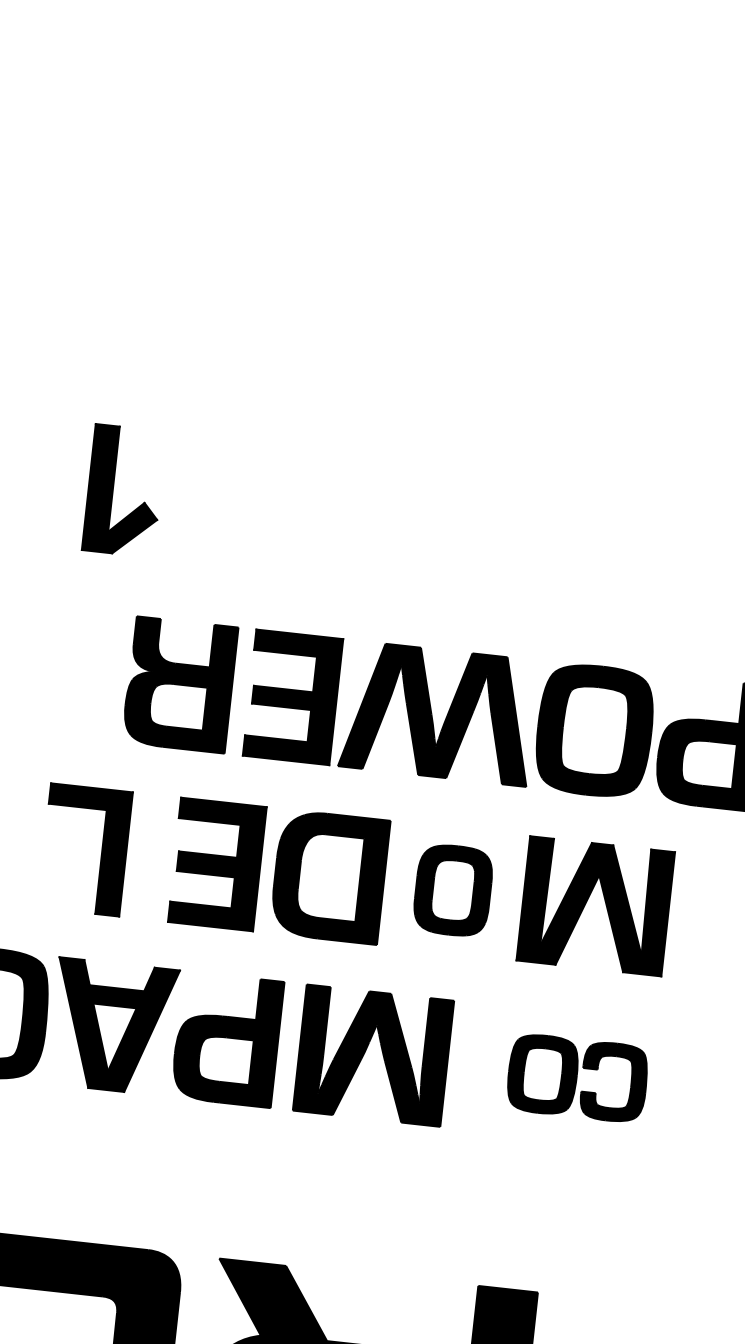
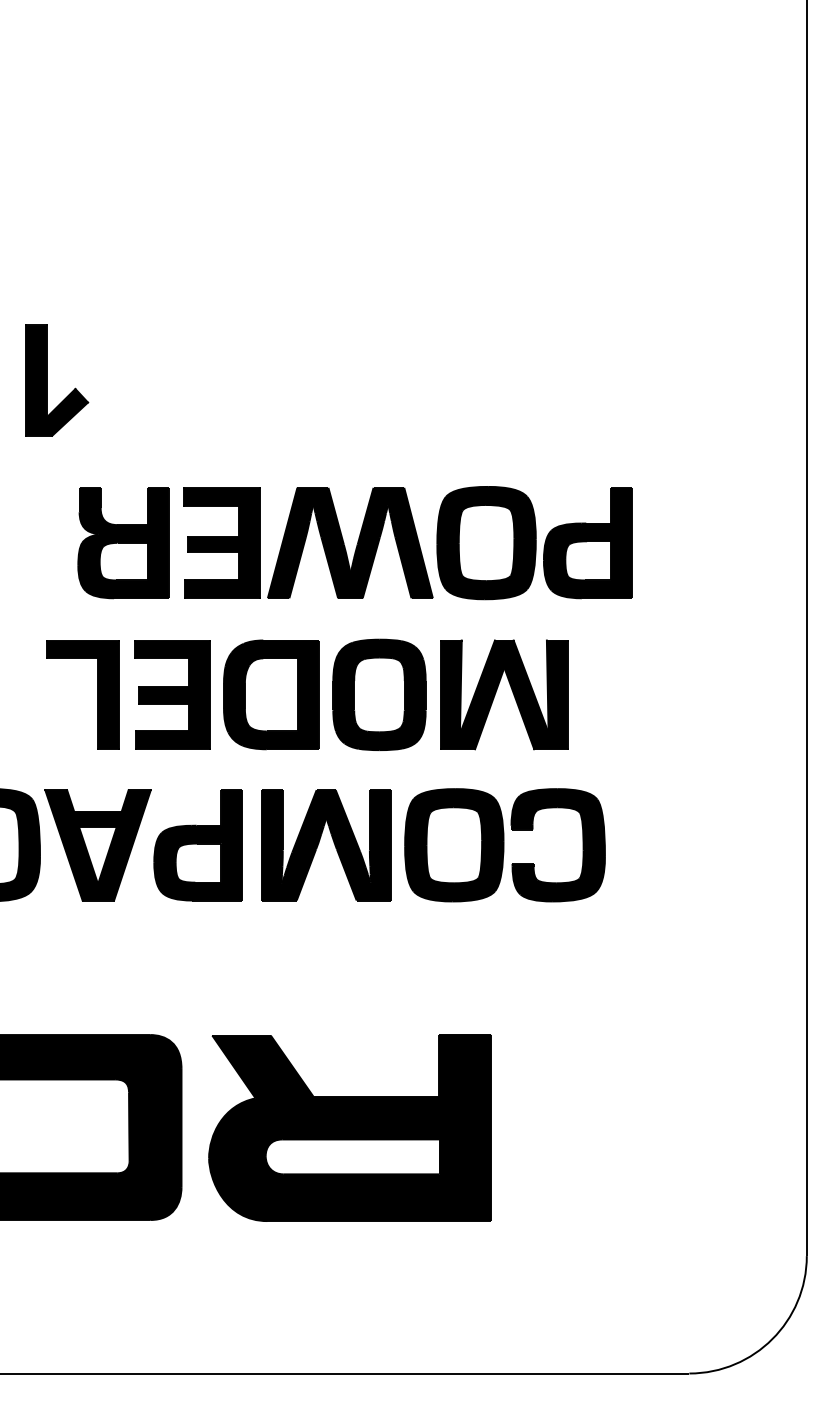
part: (101, 851) -> (97, 694), moved
part: (453, 890) -> (379, 694), size x1.43
part: (576, 1078) -> (504, 845), size x1.67

